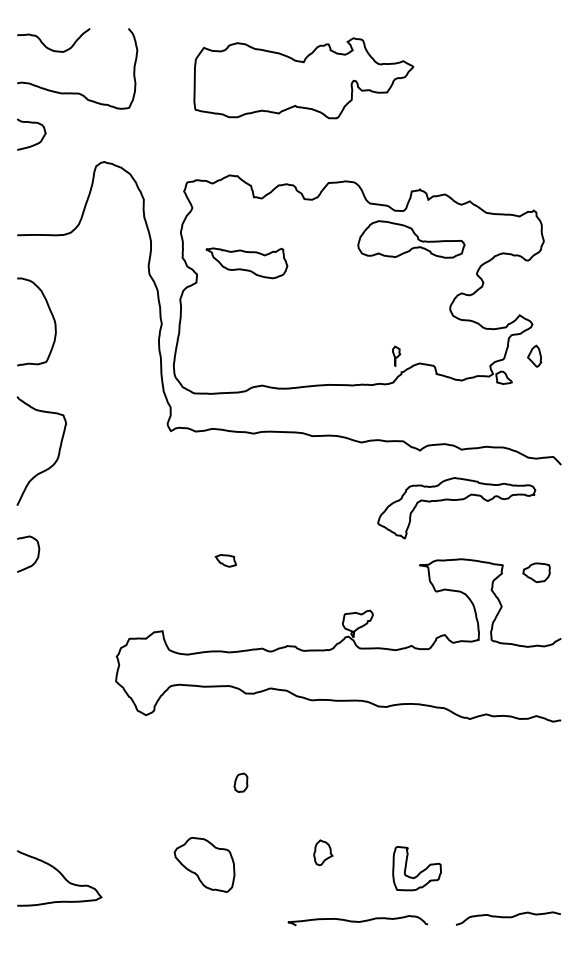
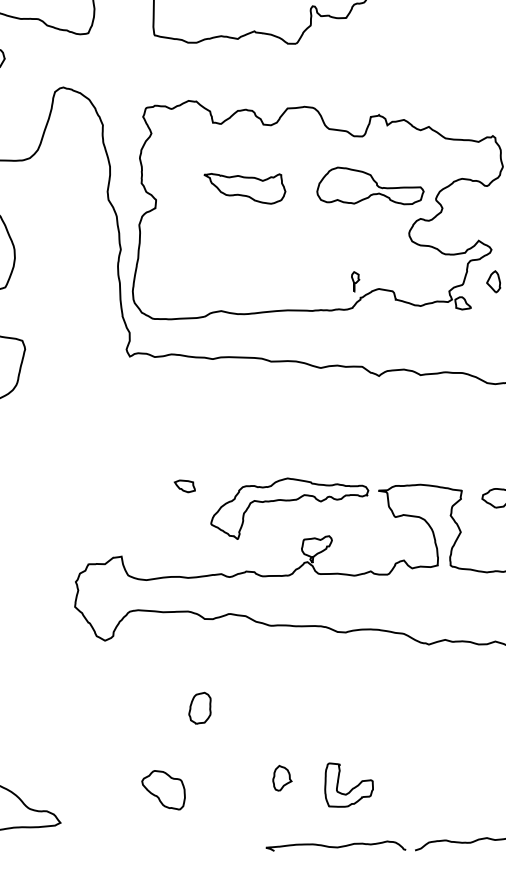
part: (411, 239) -> (370, 185), moved
part: (246, 263) -> (244, 188), moved
part: (456, 500) -> (289, 500), moved
part: (240, 782) -> (199, 707), size x1.67
part: (204, 864) -> (163, 789), size x0.71
part: (416, 868) -> (348, 784), moved
curve: (356, 920) -> (334, 845), moved

